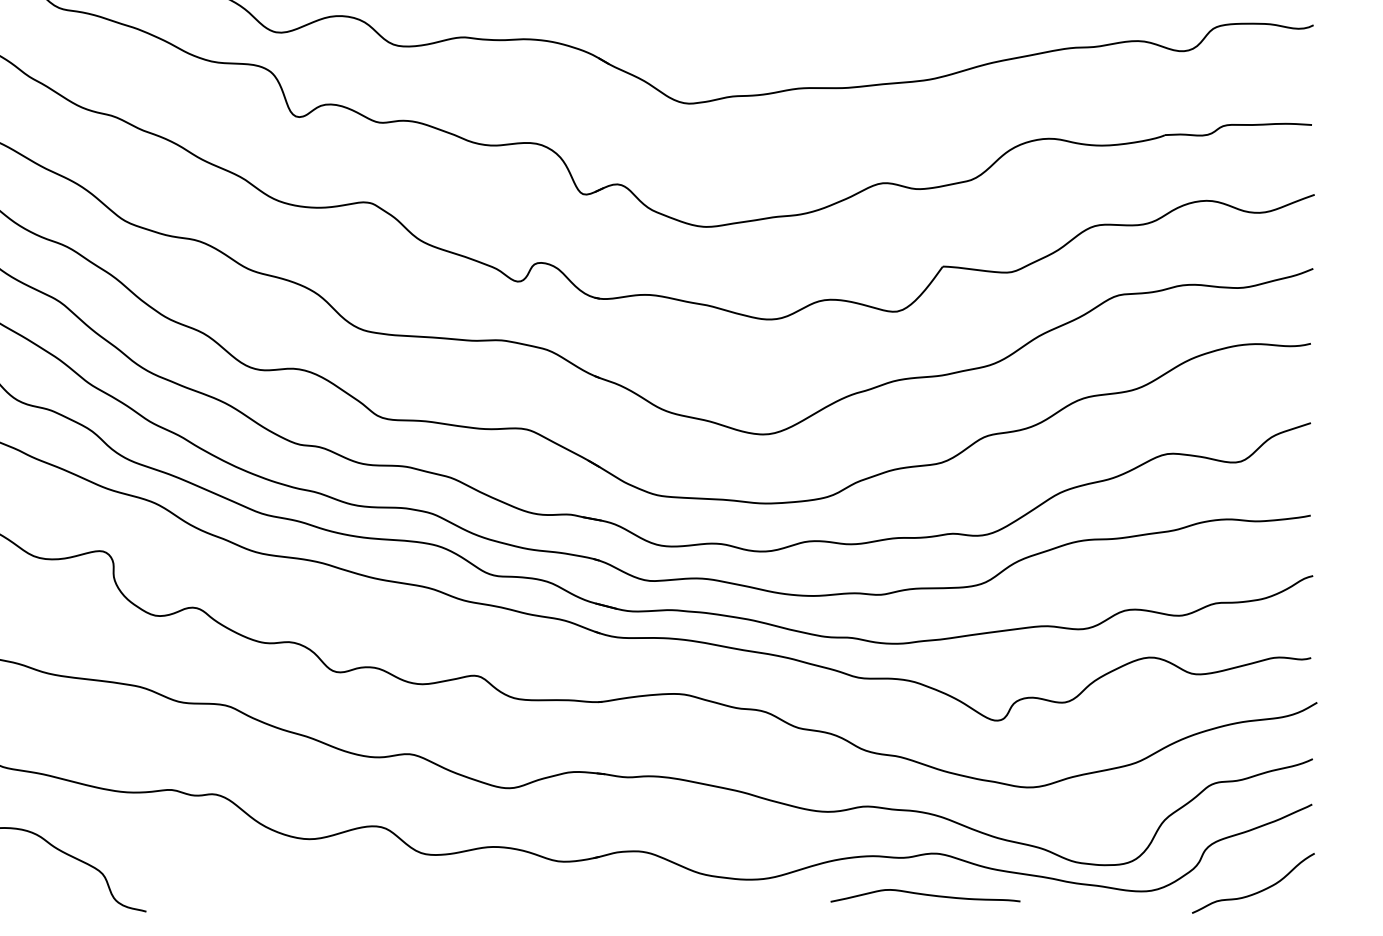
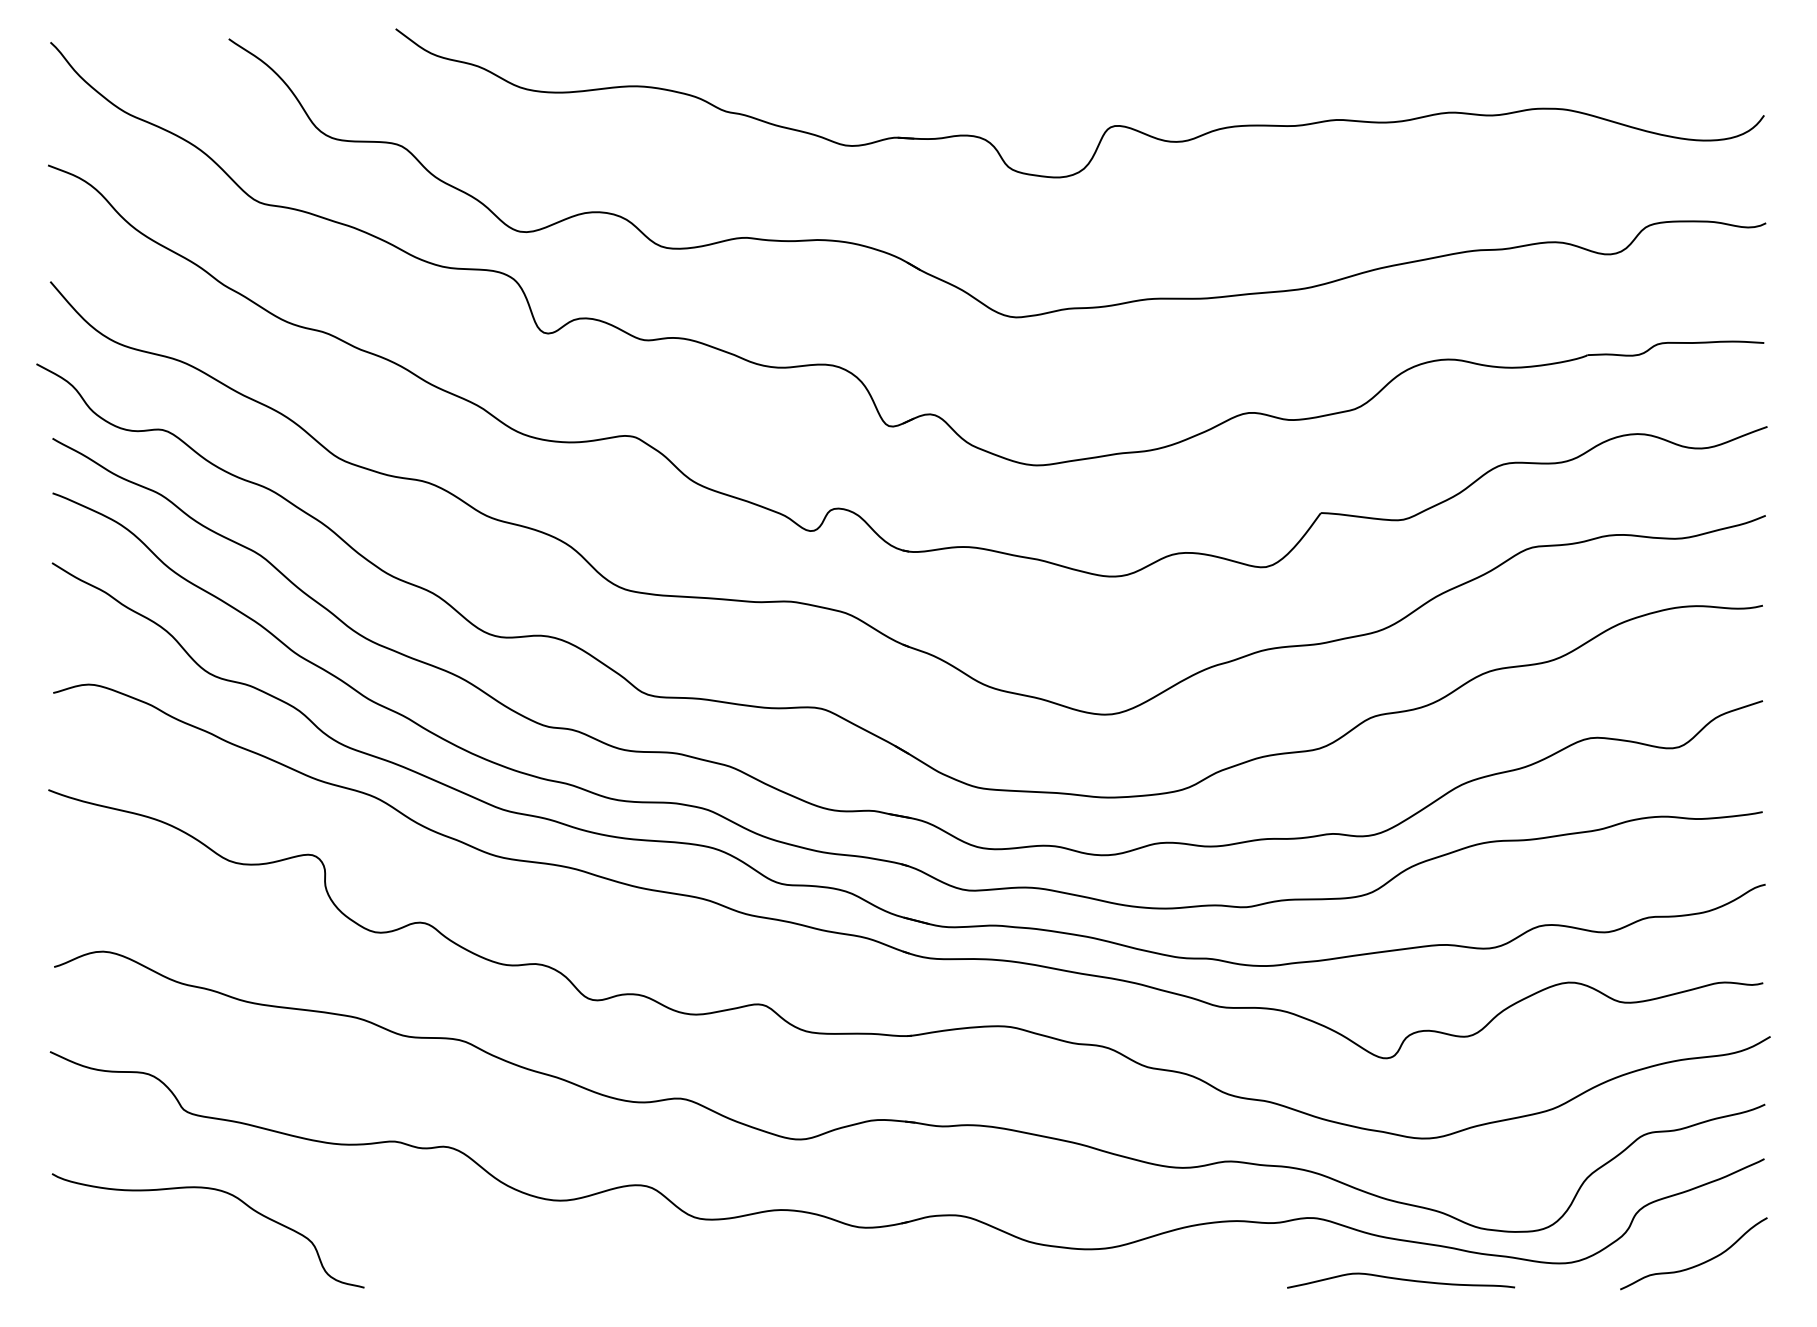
curve: (925, 895) -> (1401, 1280), moved

